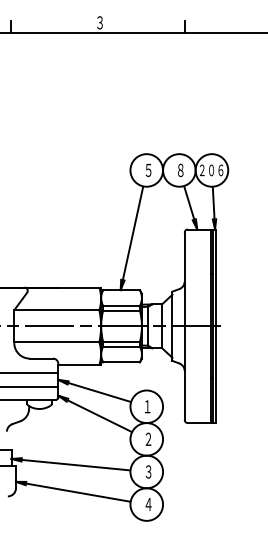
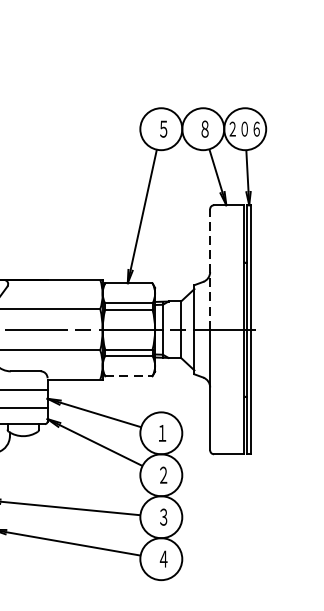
line: (184, 279) -> (209, 269), solid -> dashed
line: (122, 362) -> (130, 376), solid -> dashed

